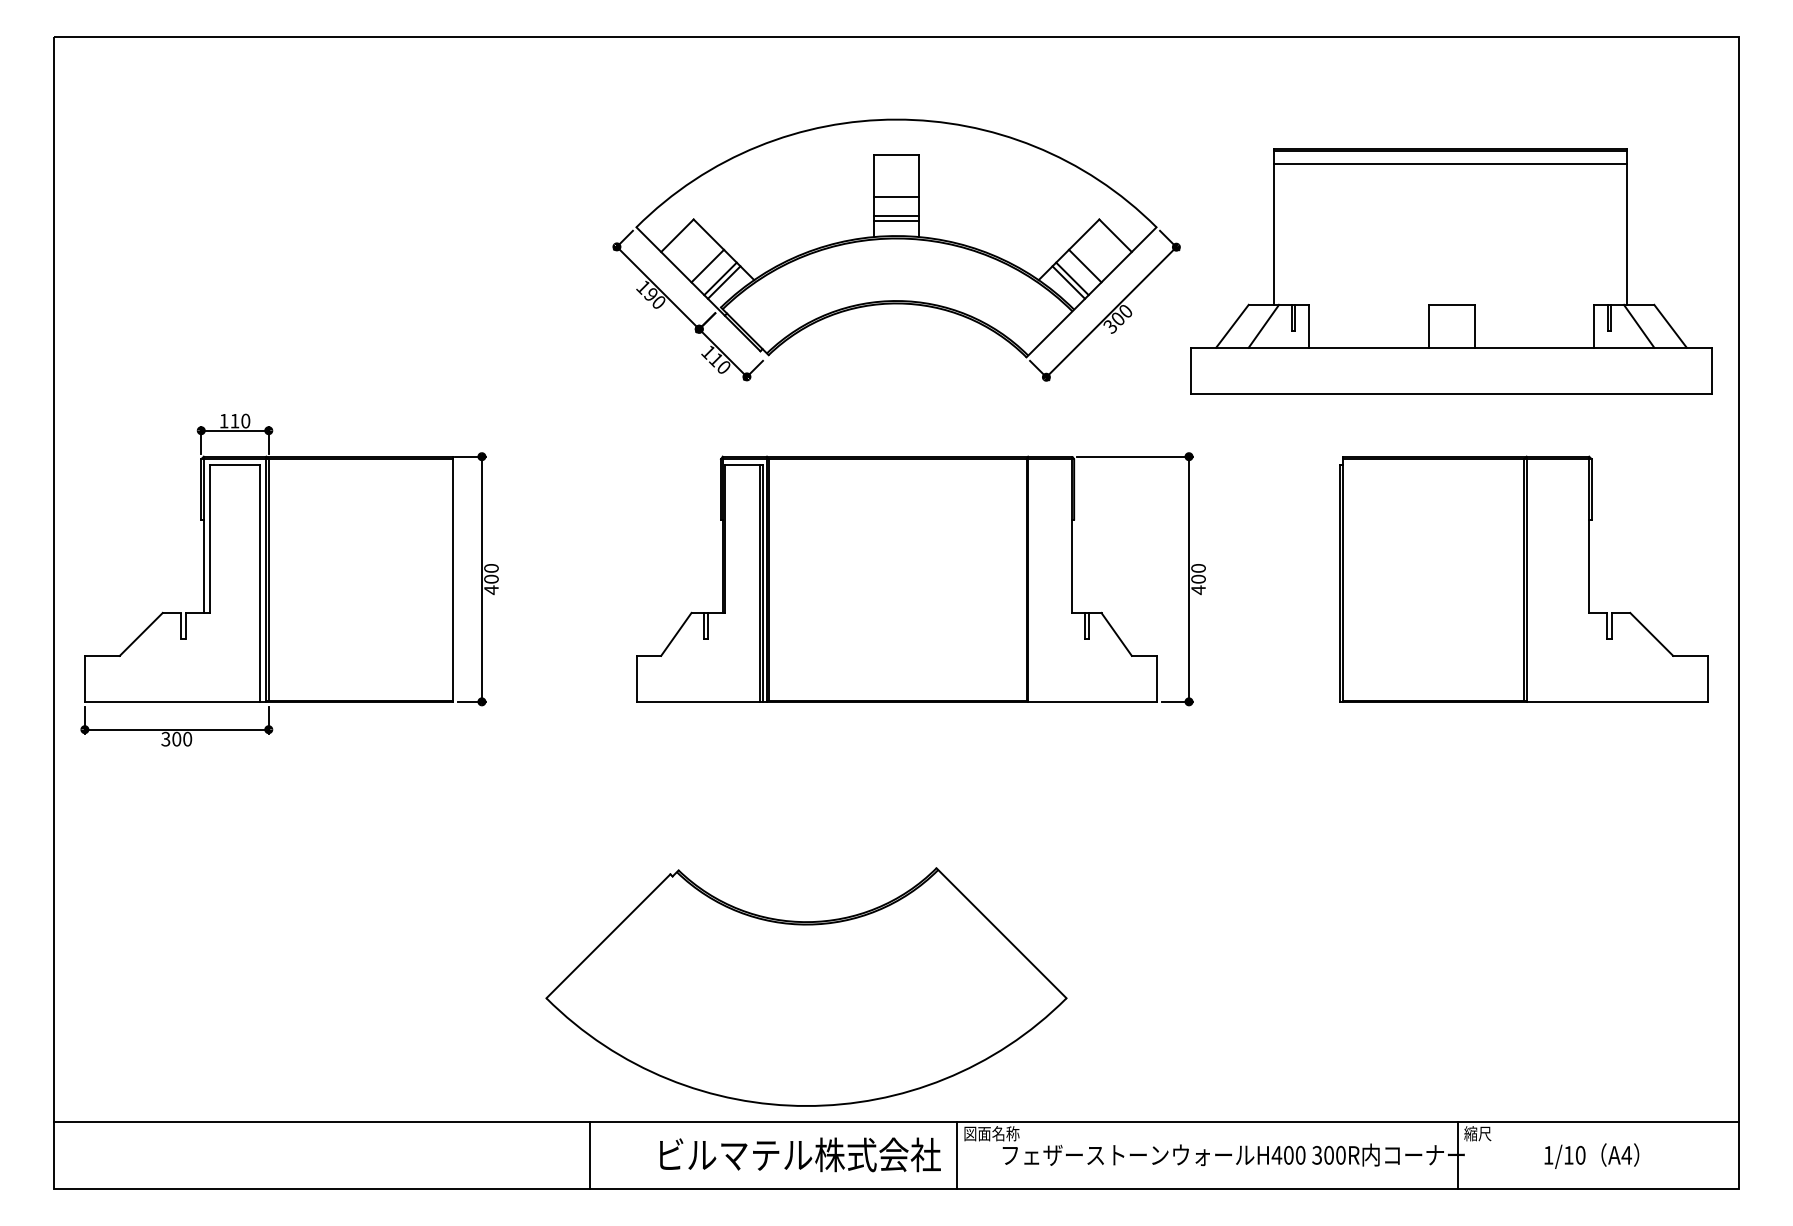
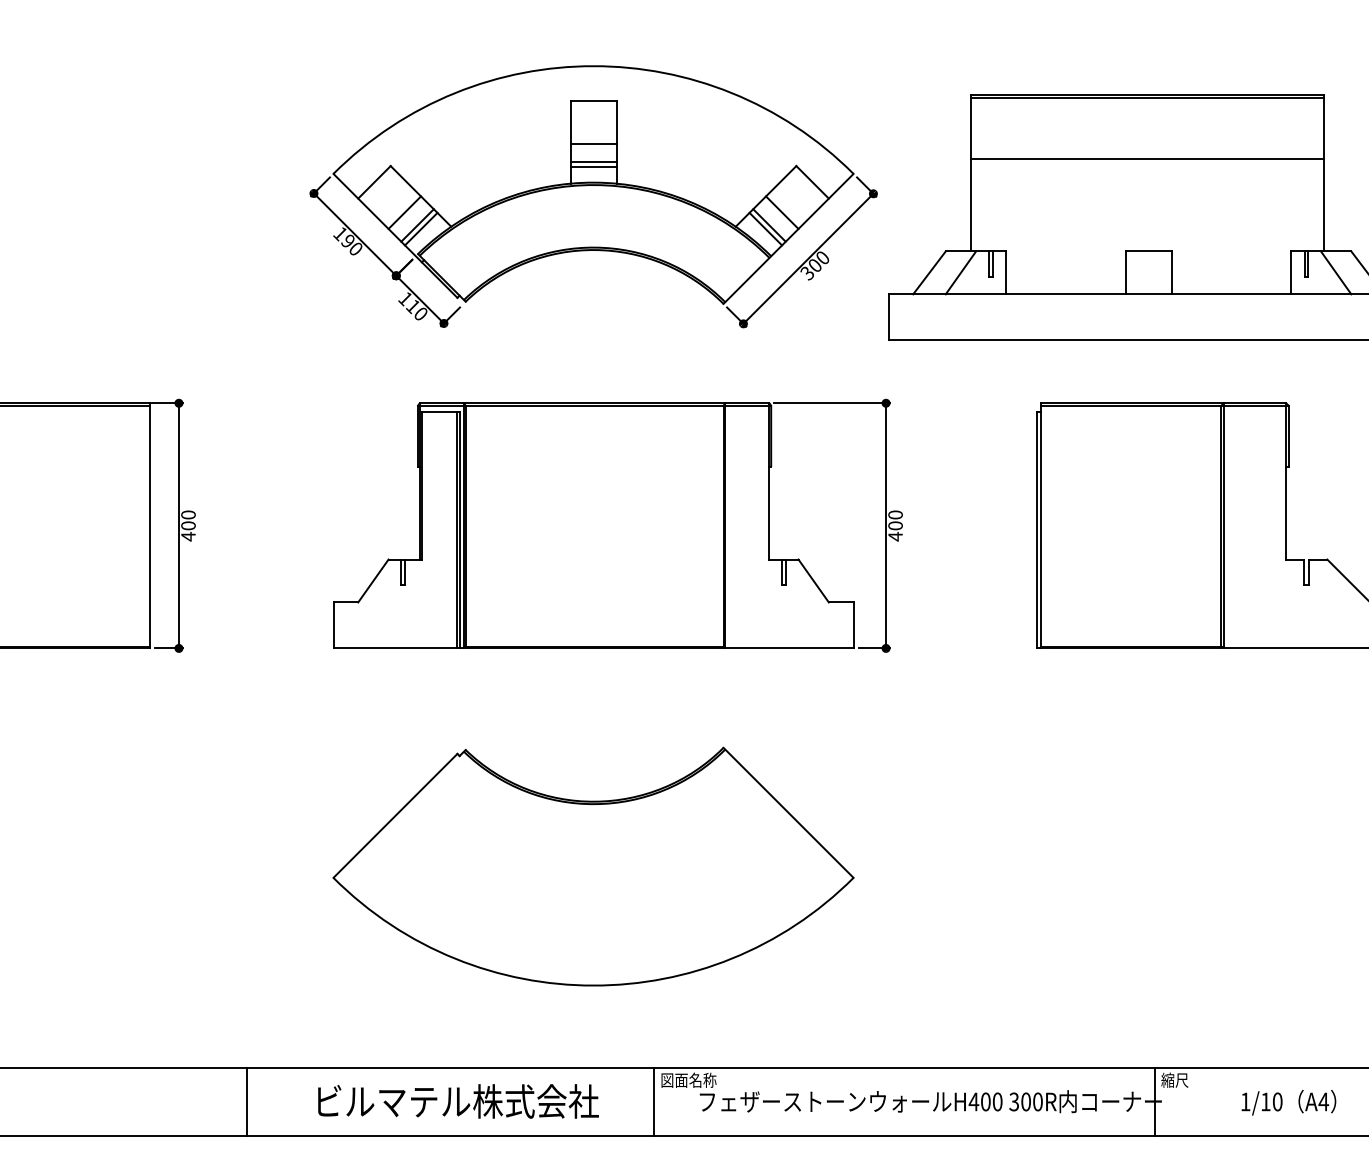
line: (1449, 164) -> (1146, 159), moved
part: (806, 986) -> (593, 866), moved
text: (800, 1154) -> (458, 1101), moved
line: (590, 1155) -> (247, 1102), moved

